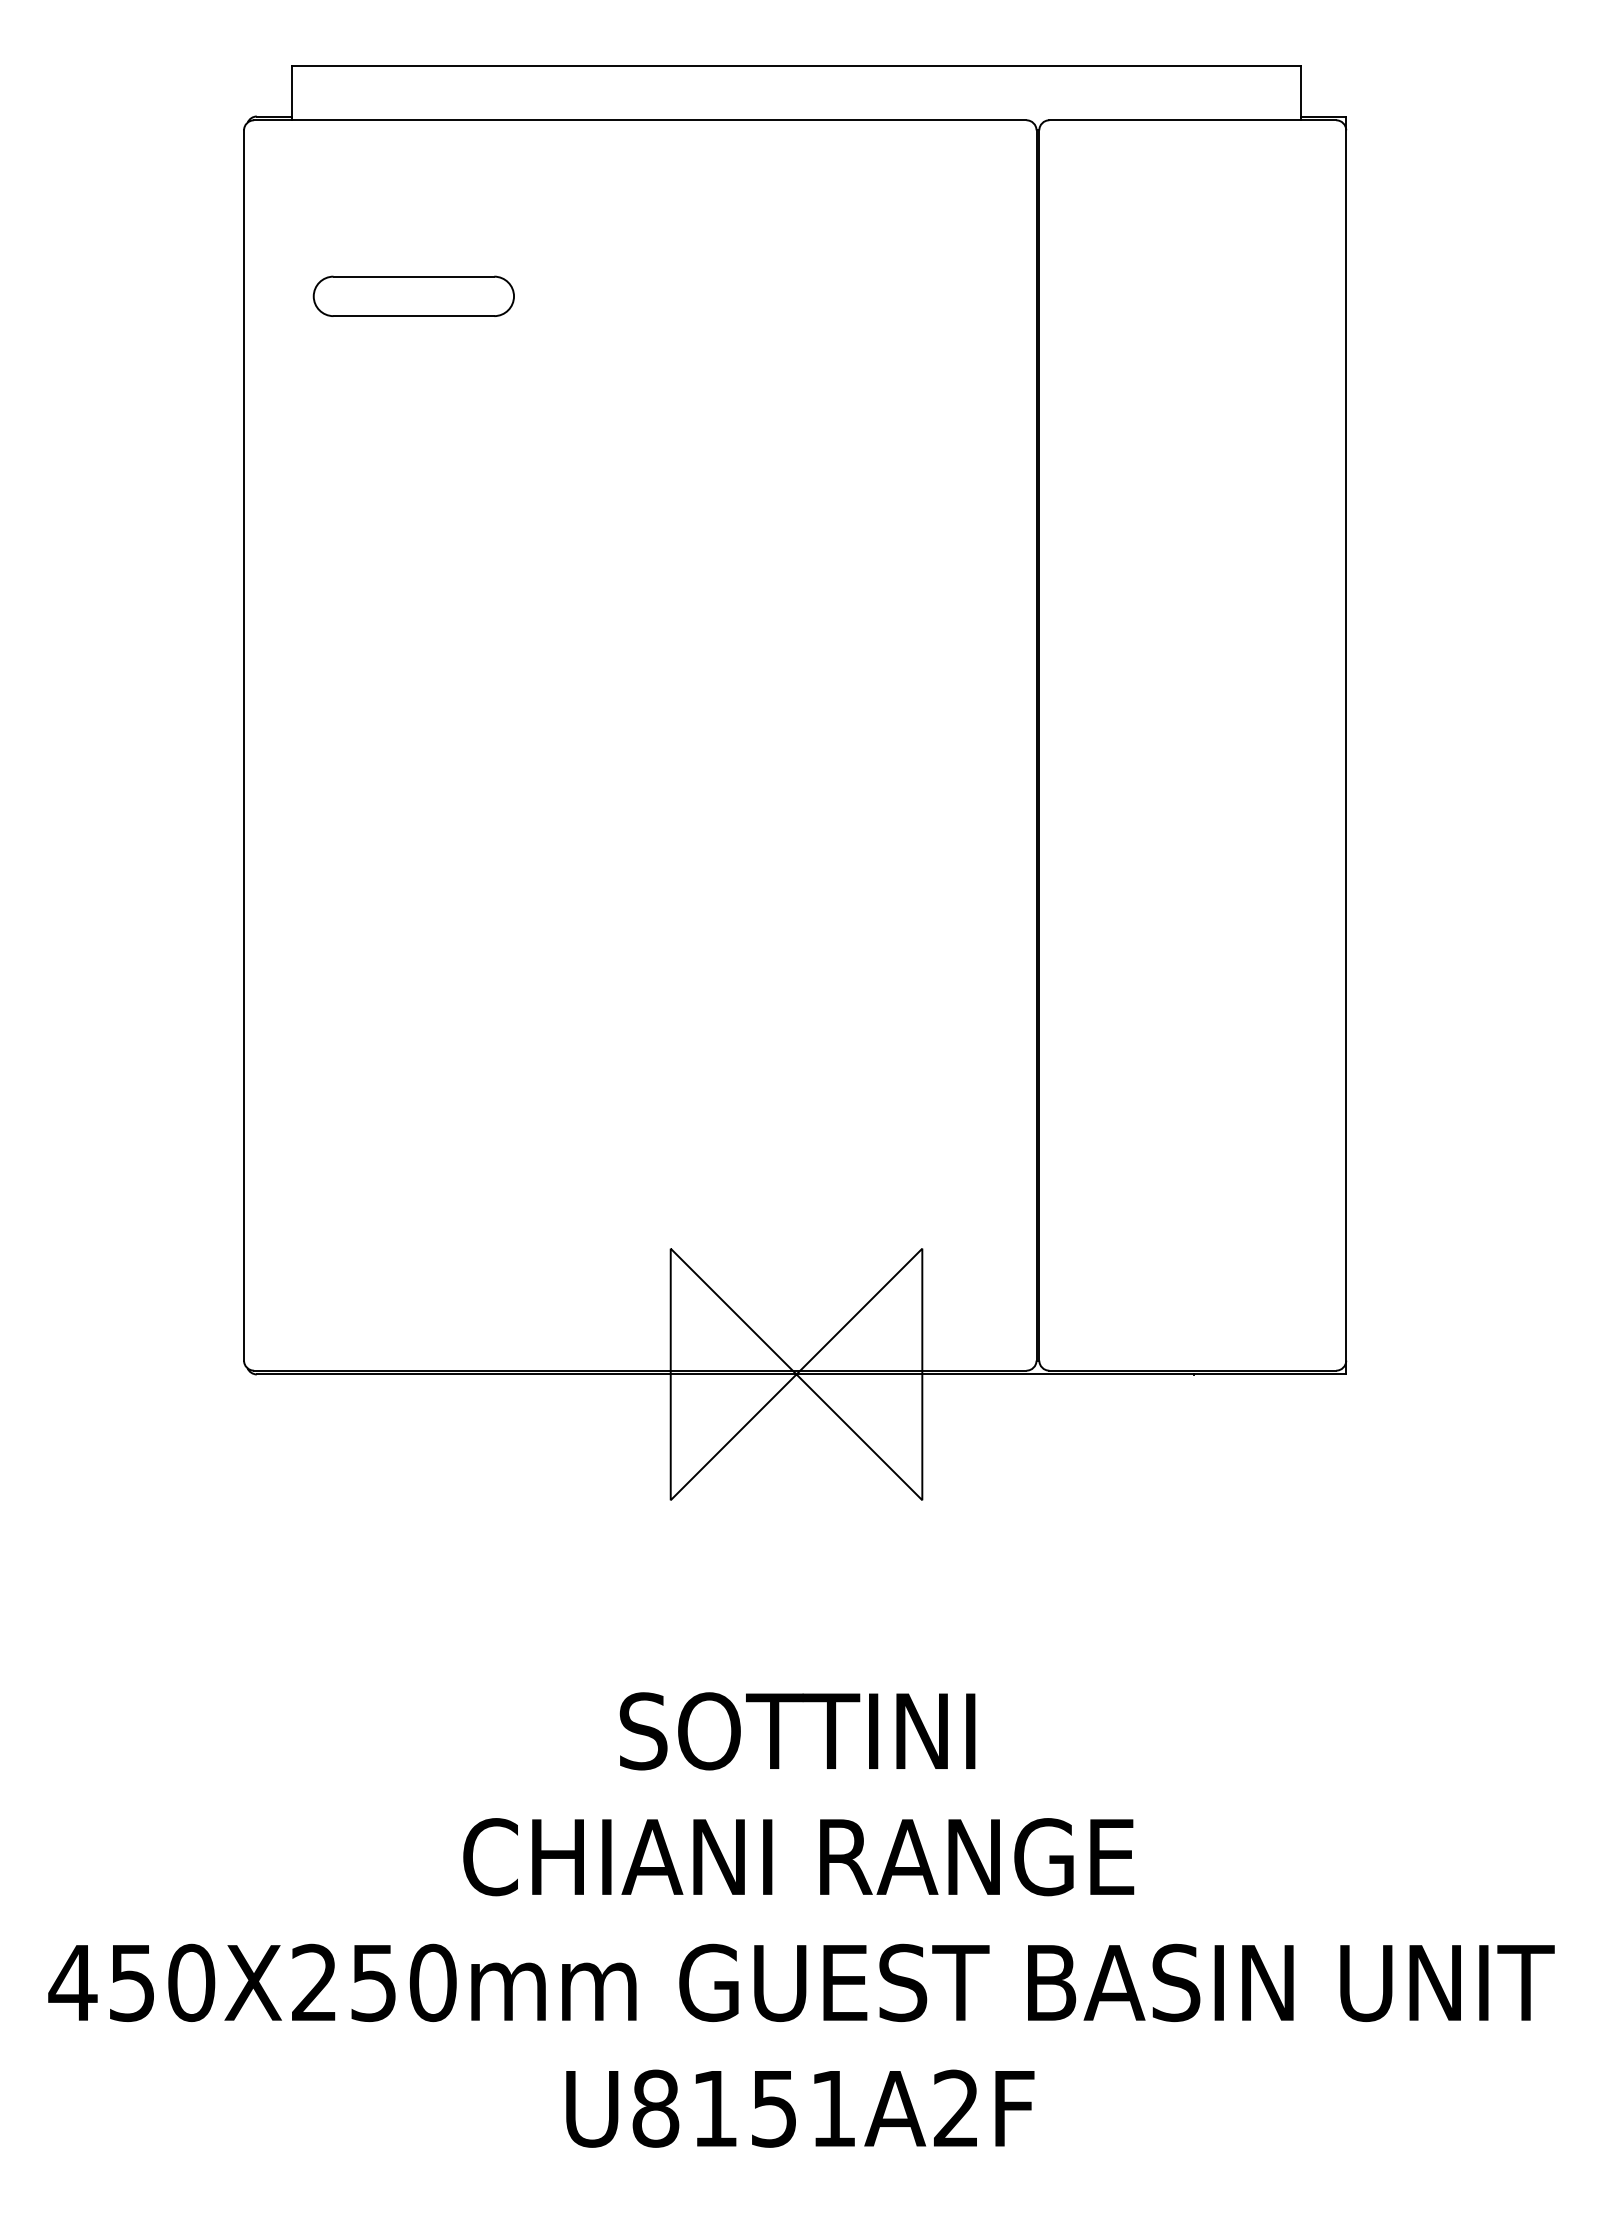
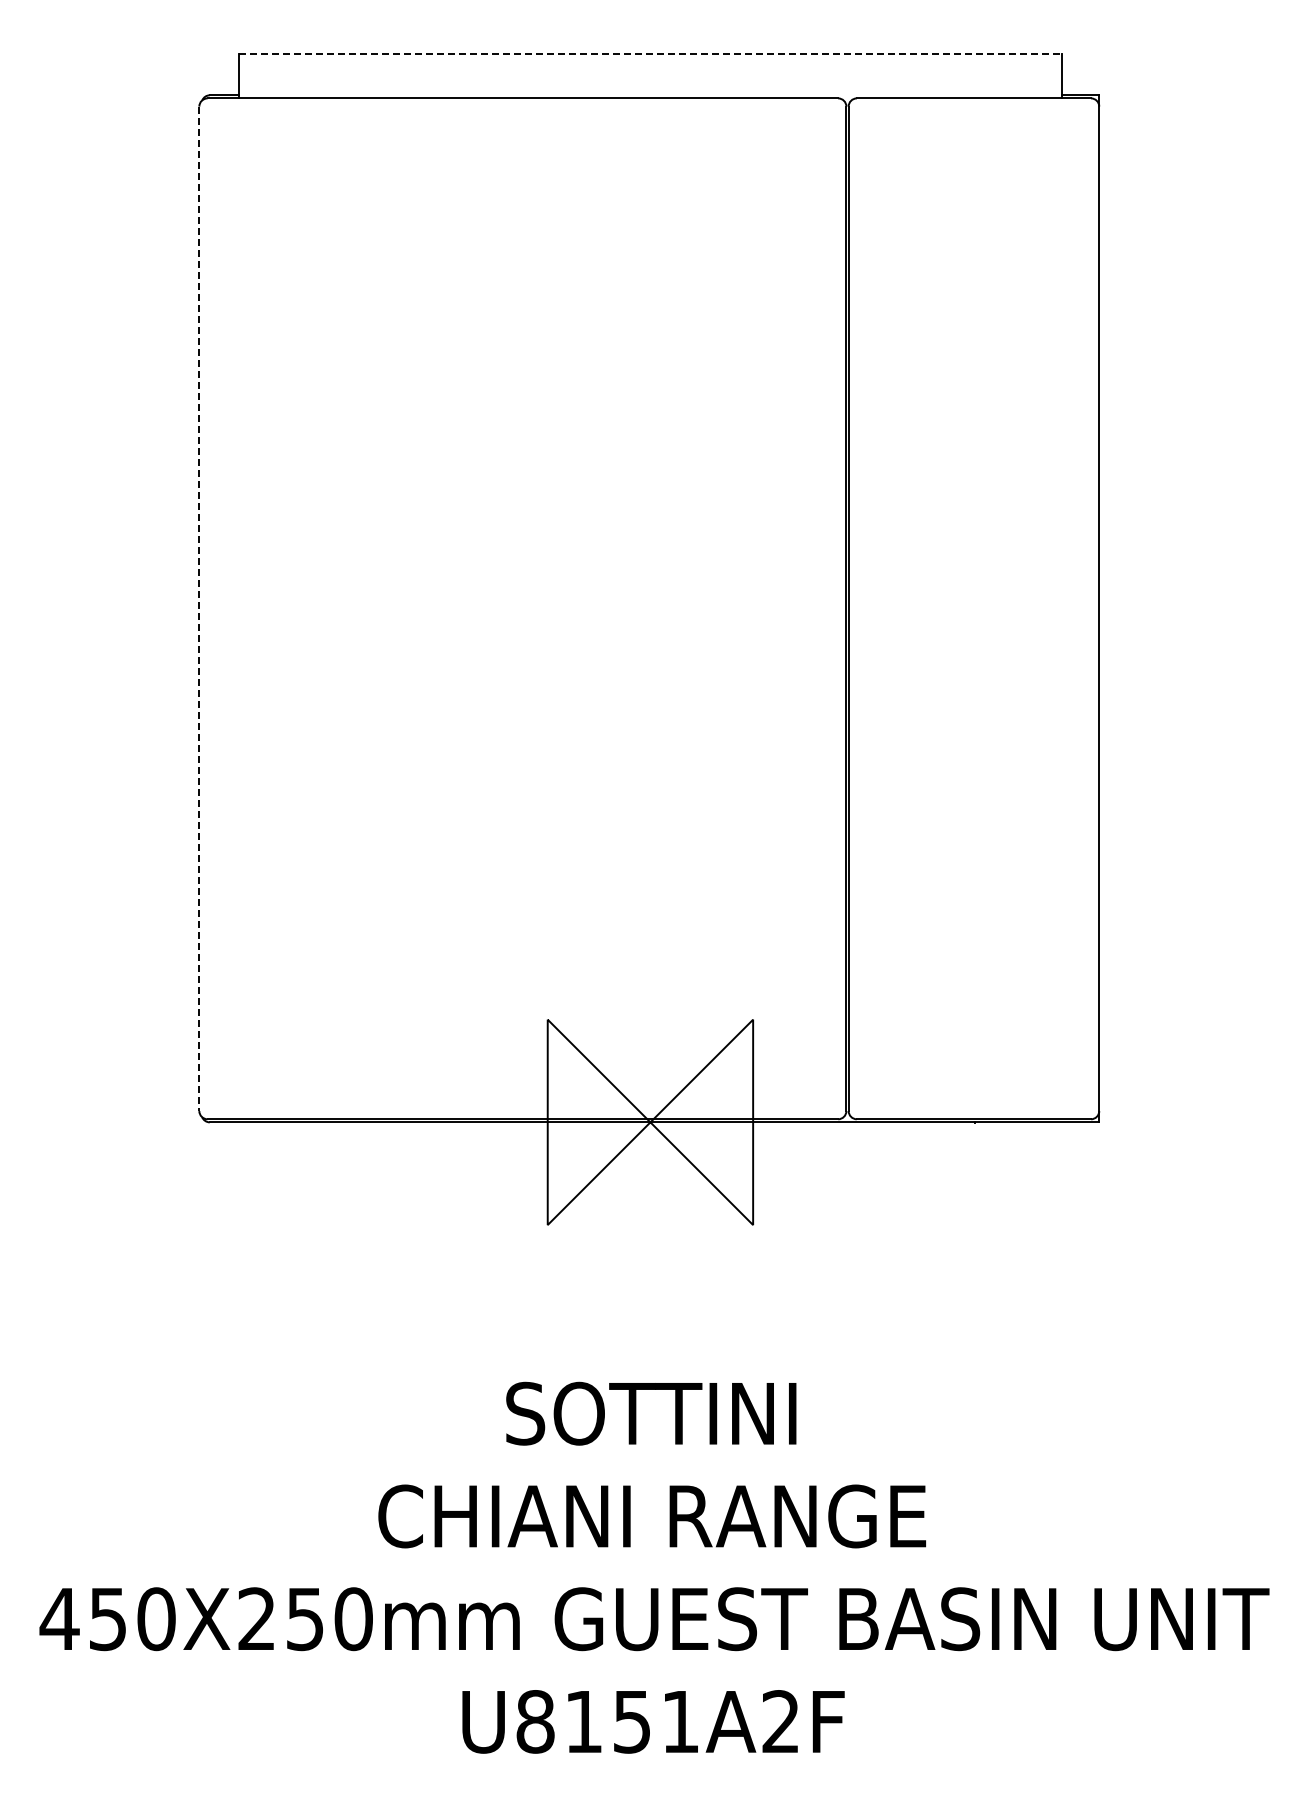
line: (796, 66) -> (650, 54), solid -> dashed
part: (413, 296) -> (337, 242), removed
line: (244, 746) -> (199, 609), solid -> dashed

